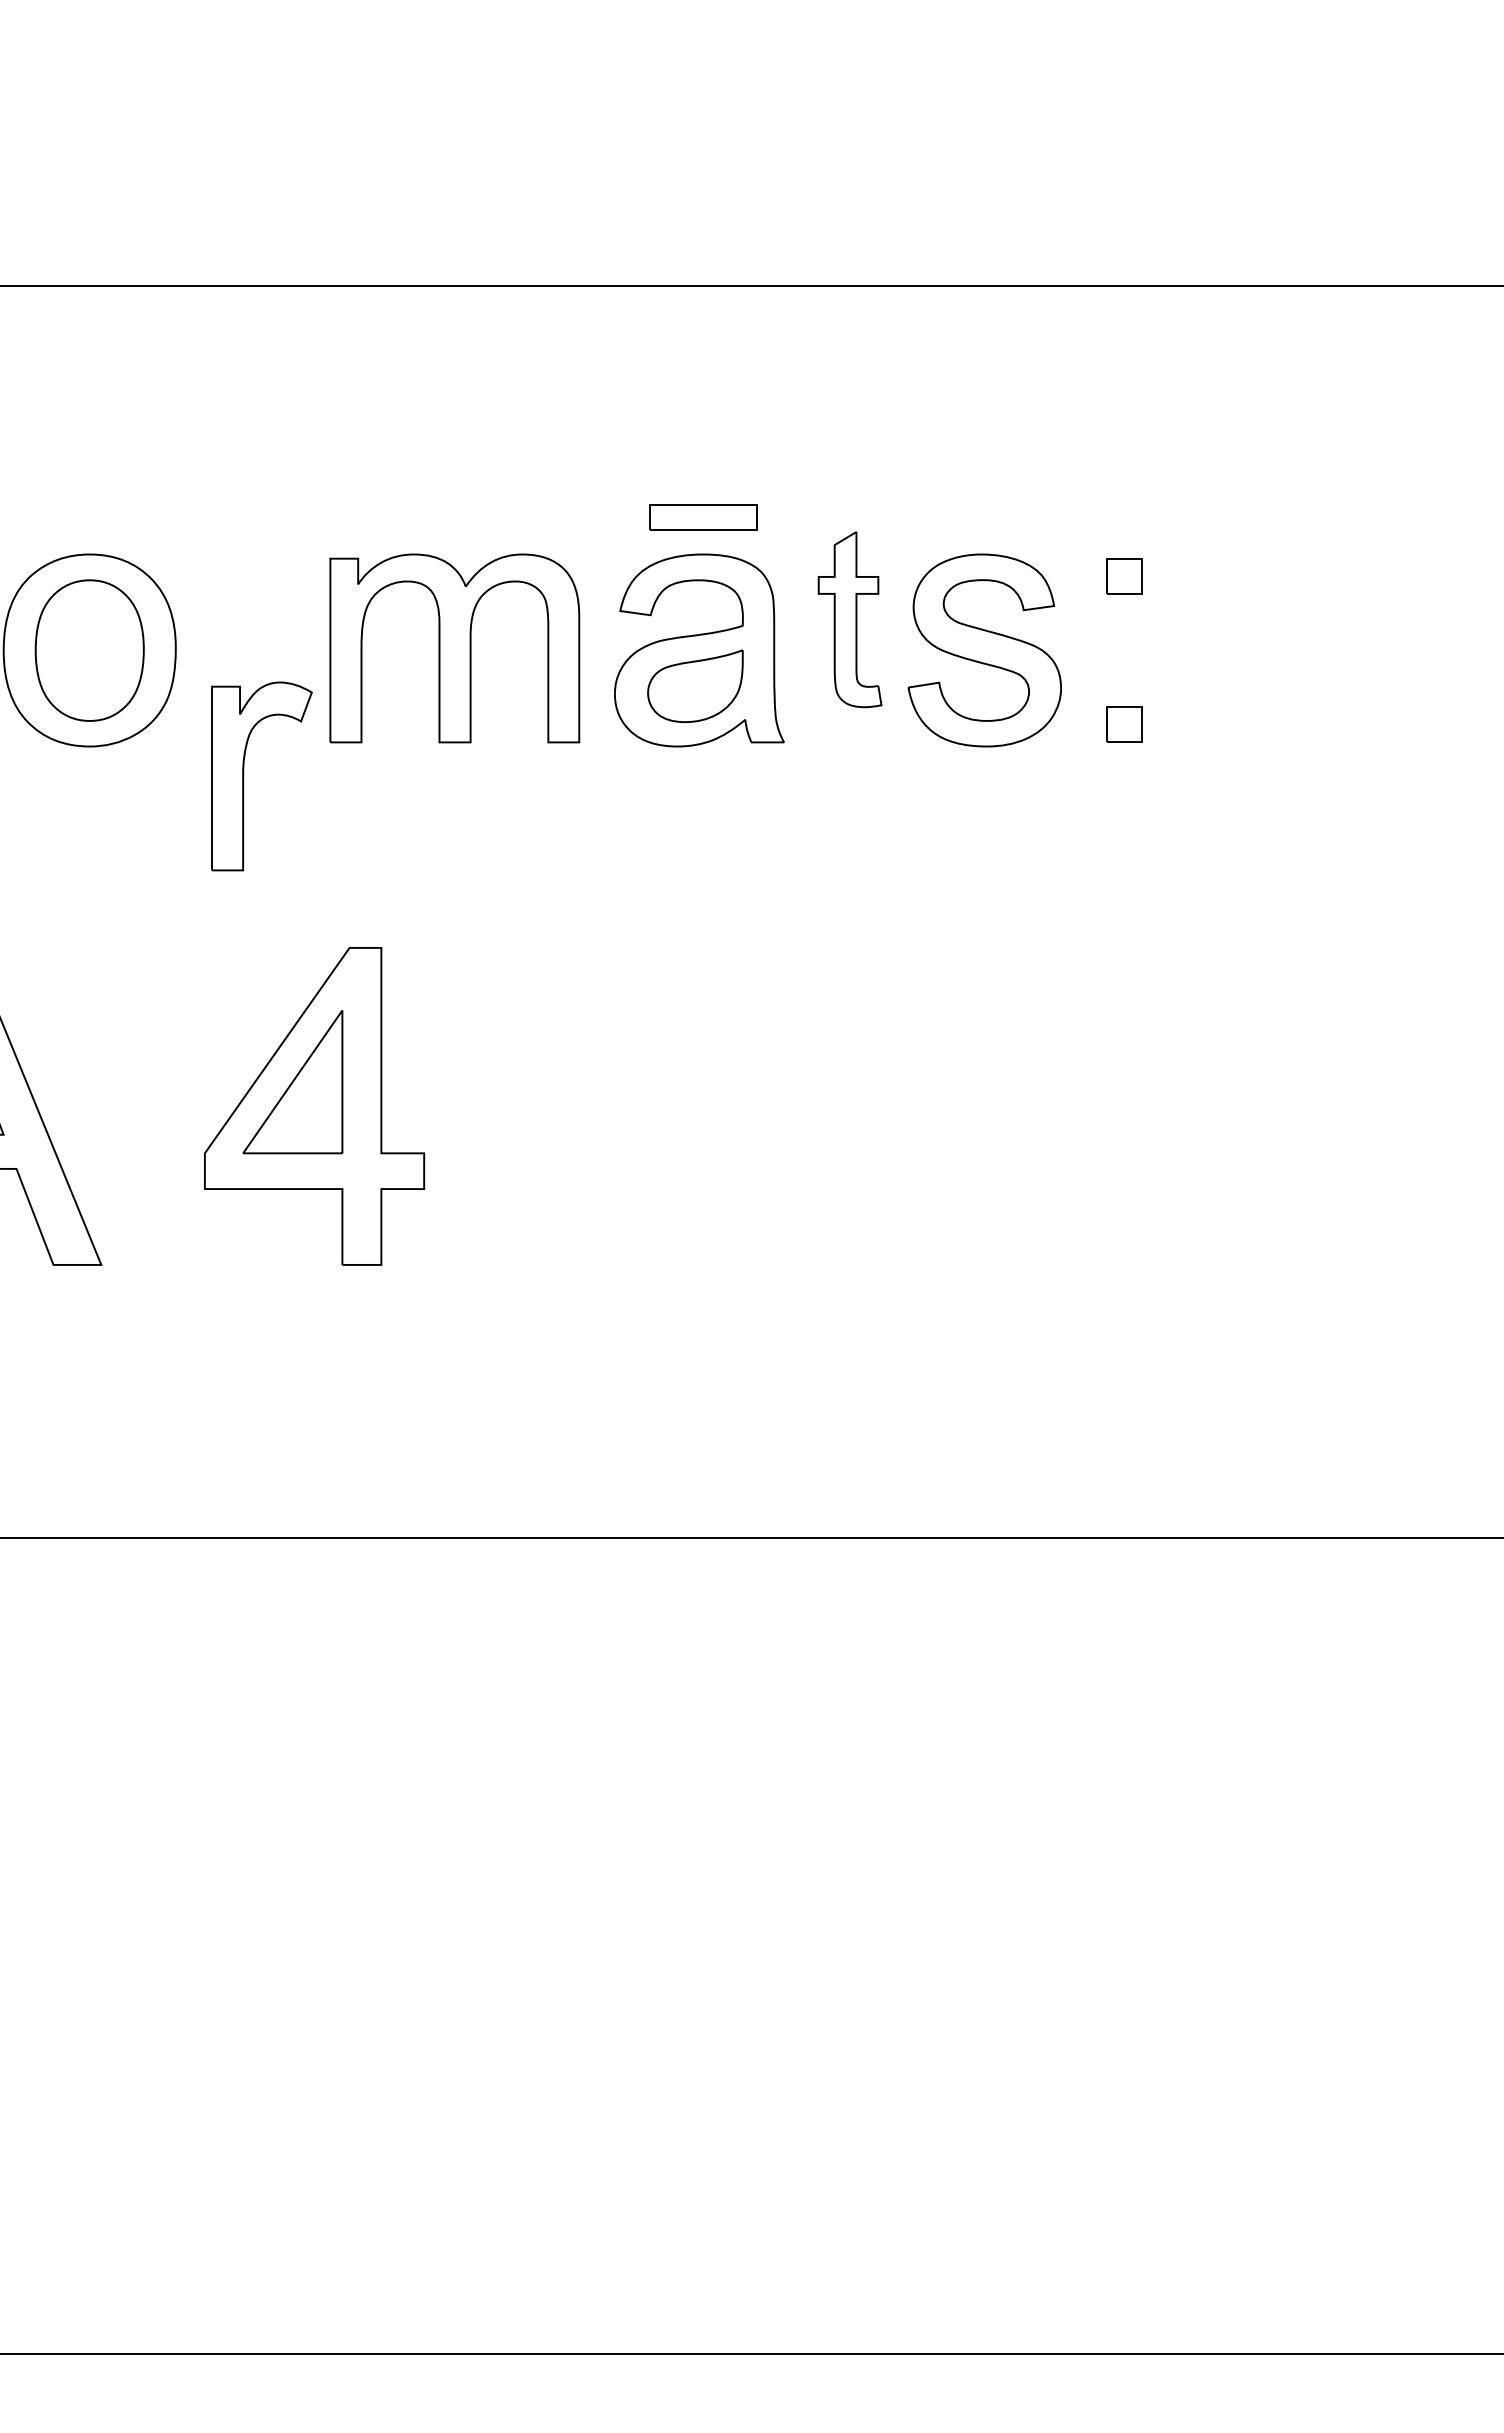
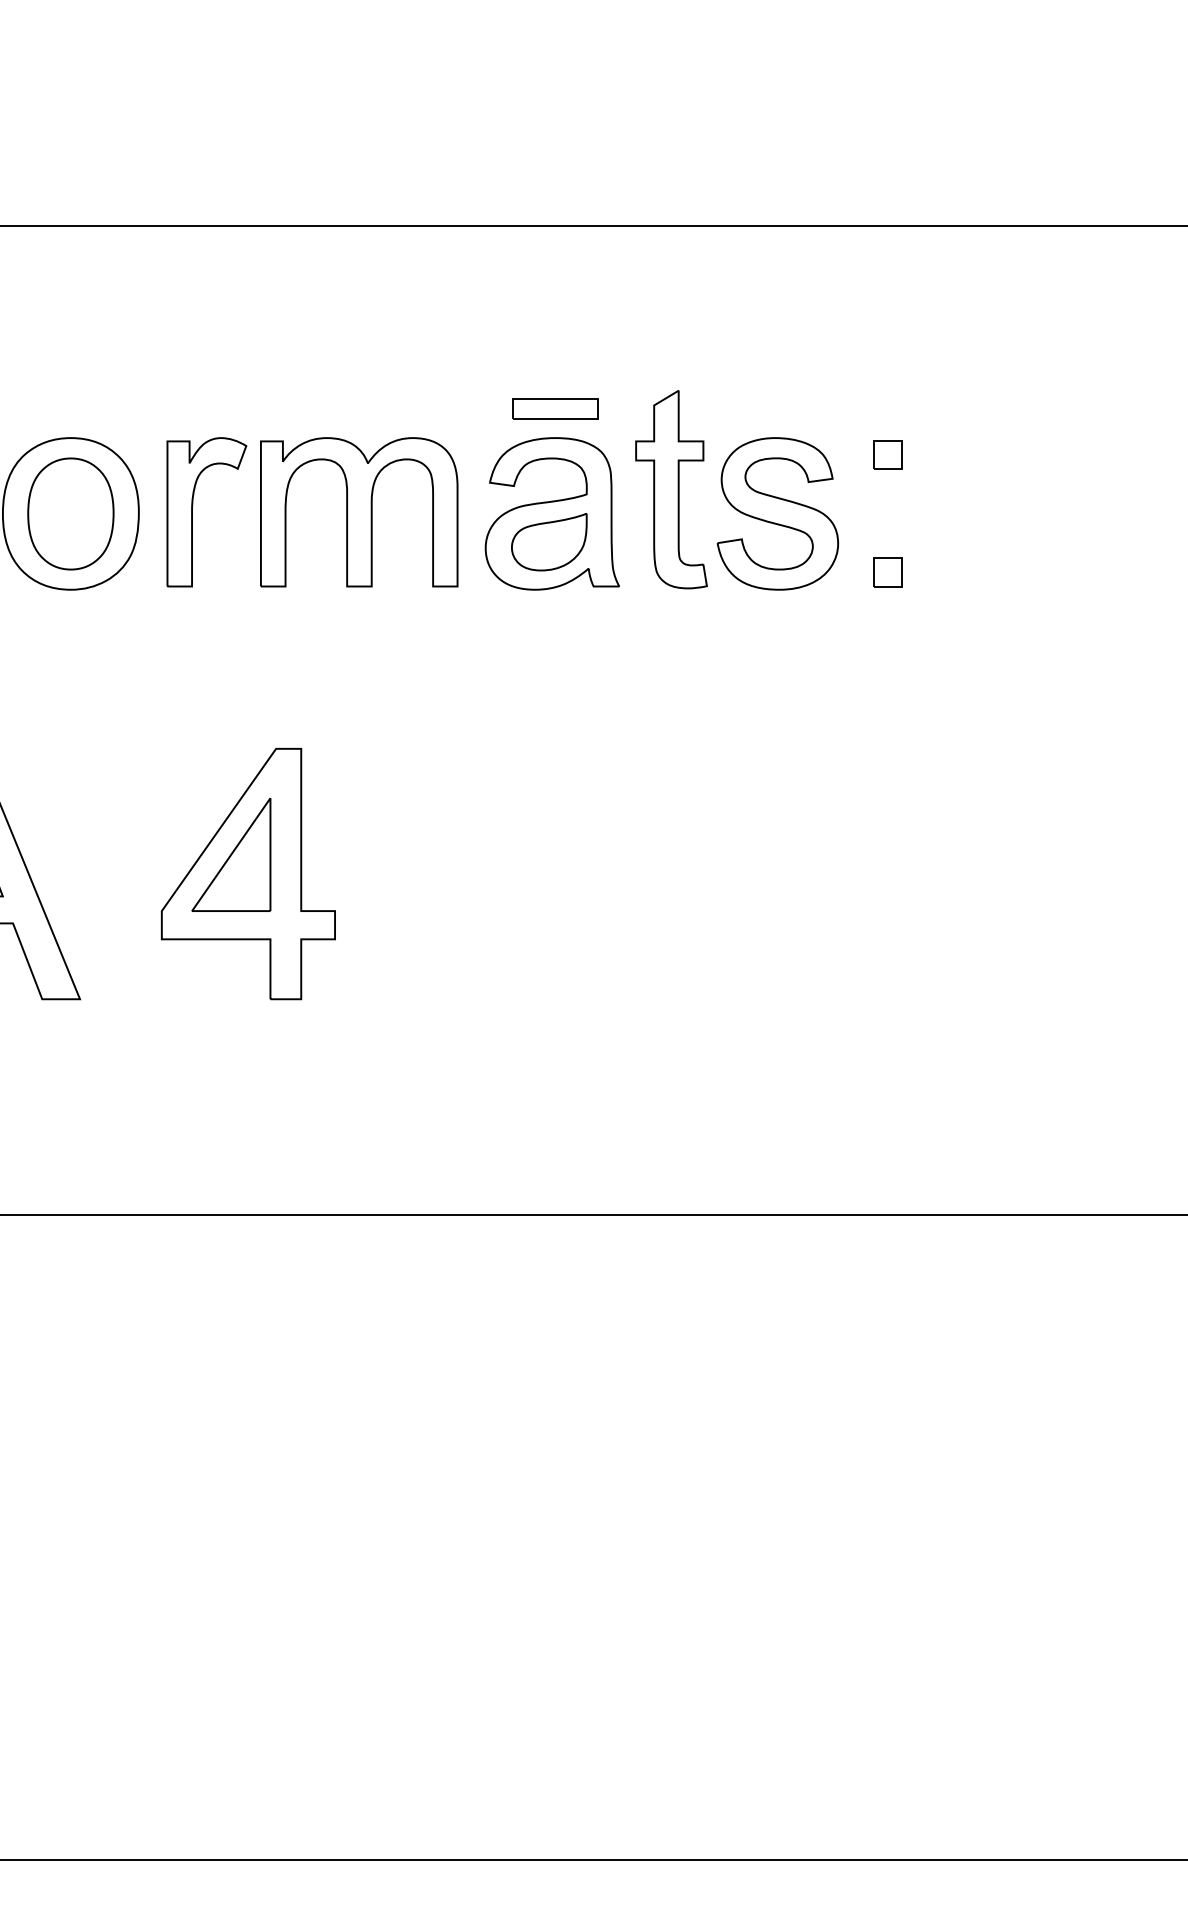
part: (849, 619) -> (671, 489), size x1.43
part: (244, 772) -> (193, 509), moved

